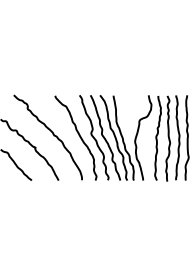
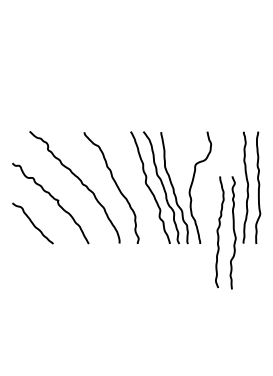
curve: (94, 137) -> (135, 187), removed
part: (157, 140) -> (219, 235), moved

